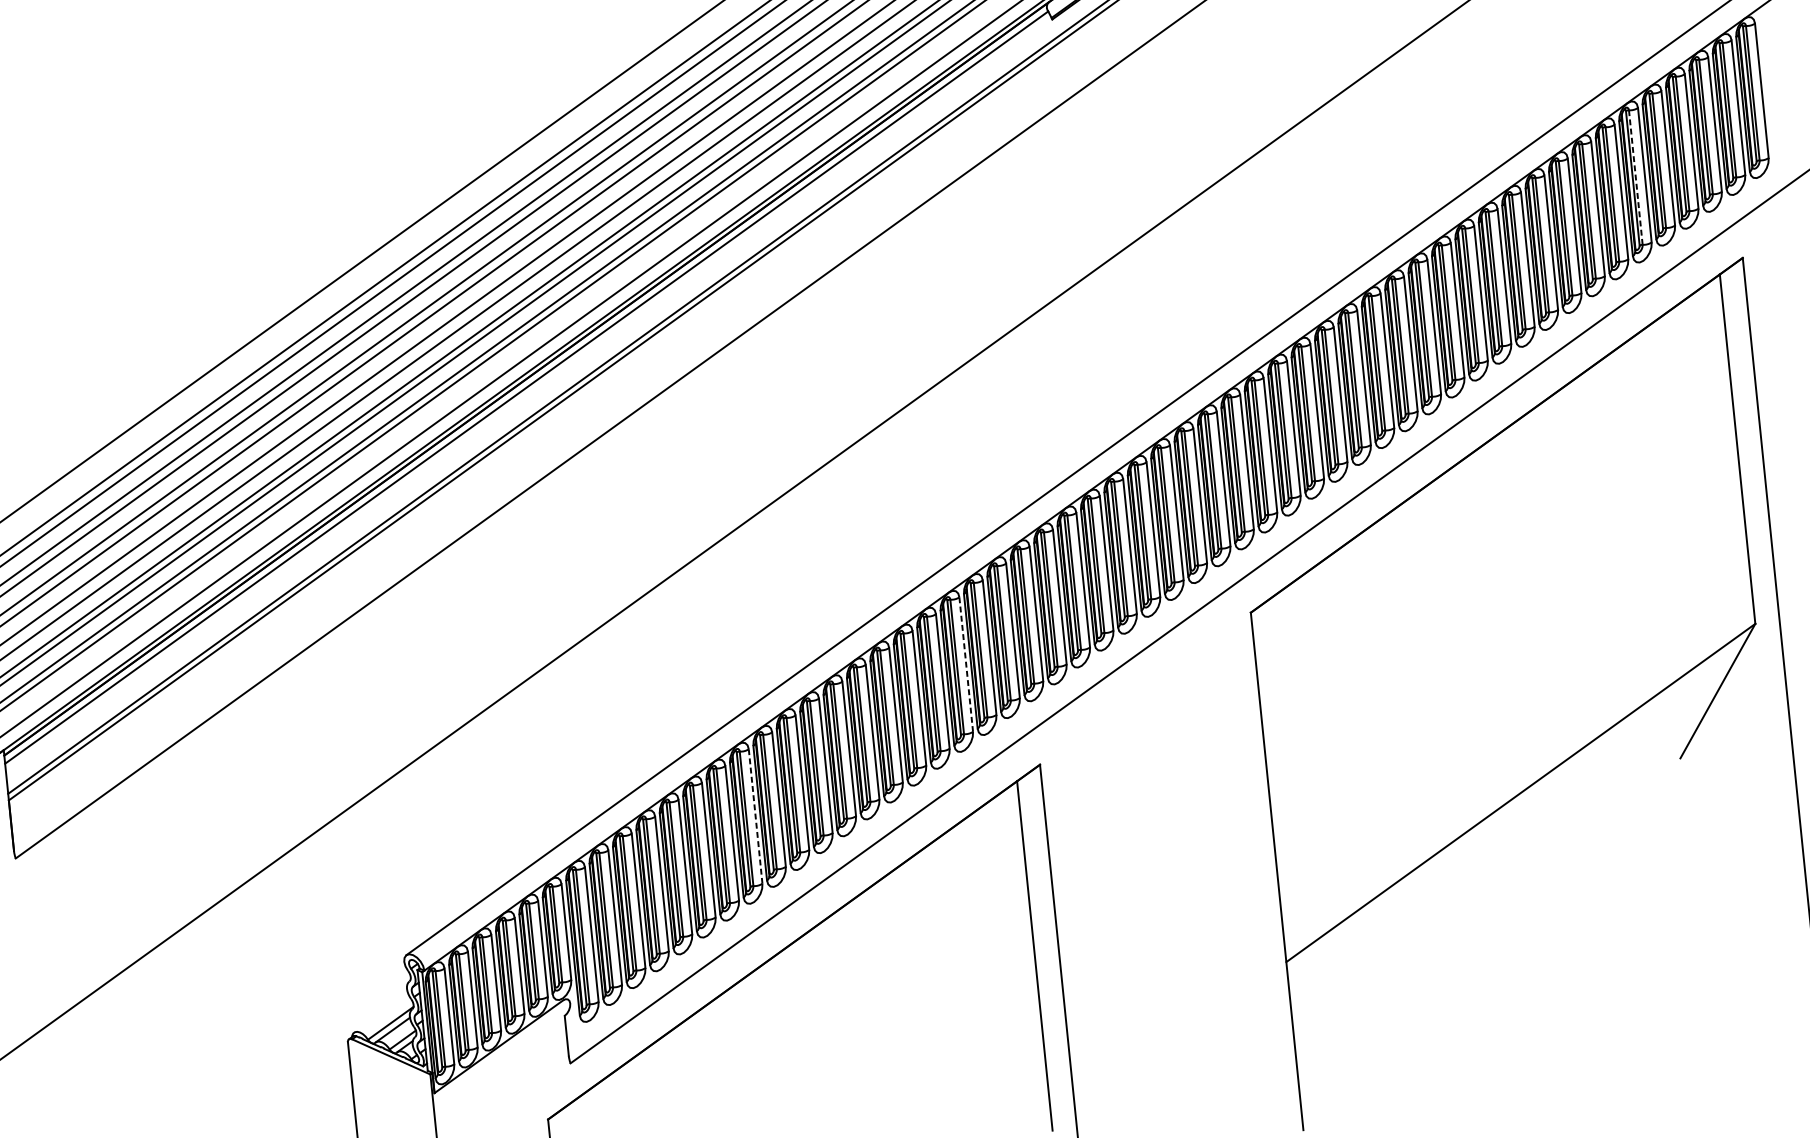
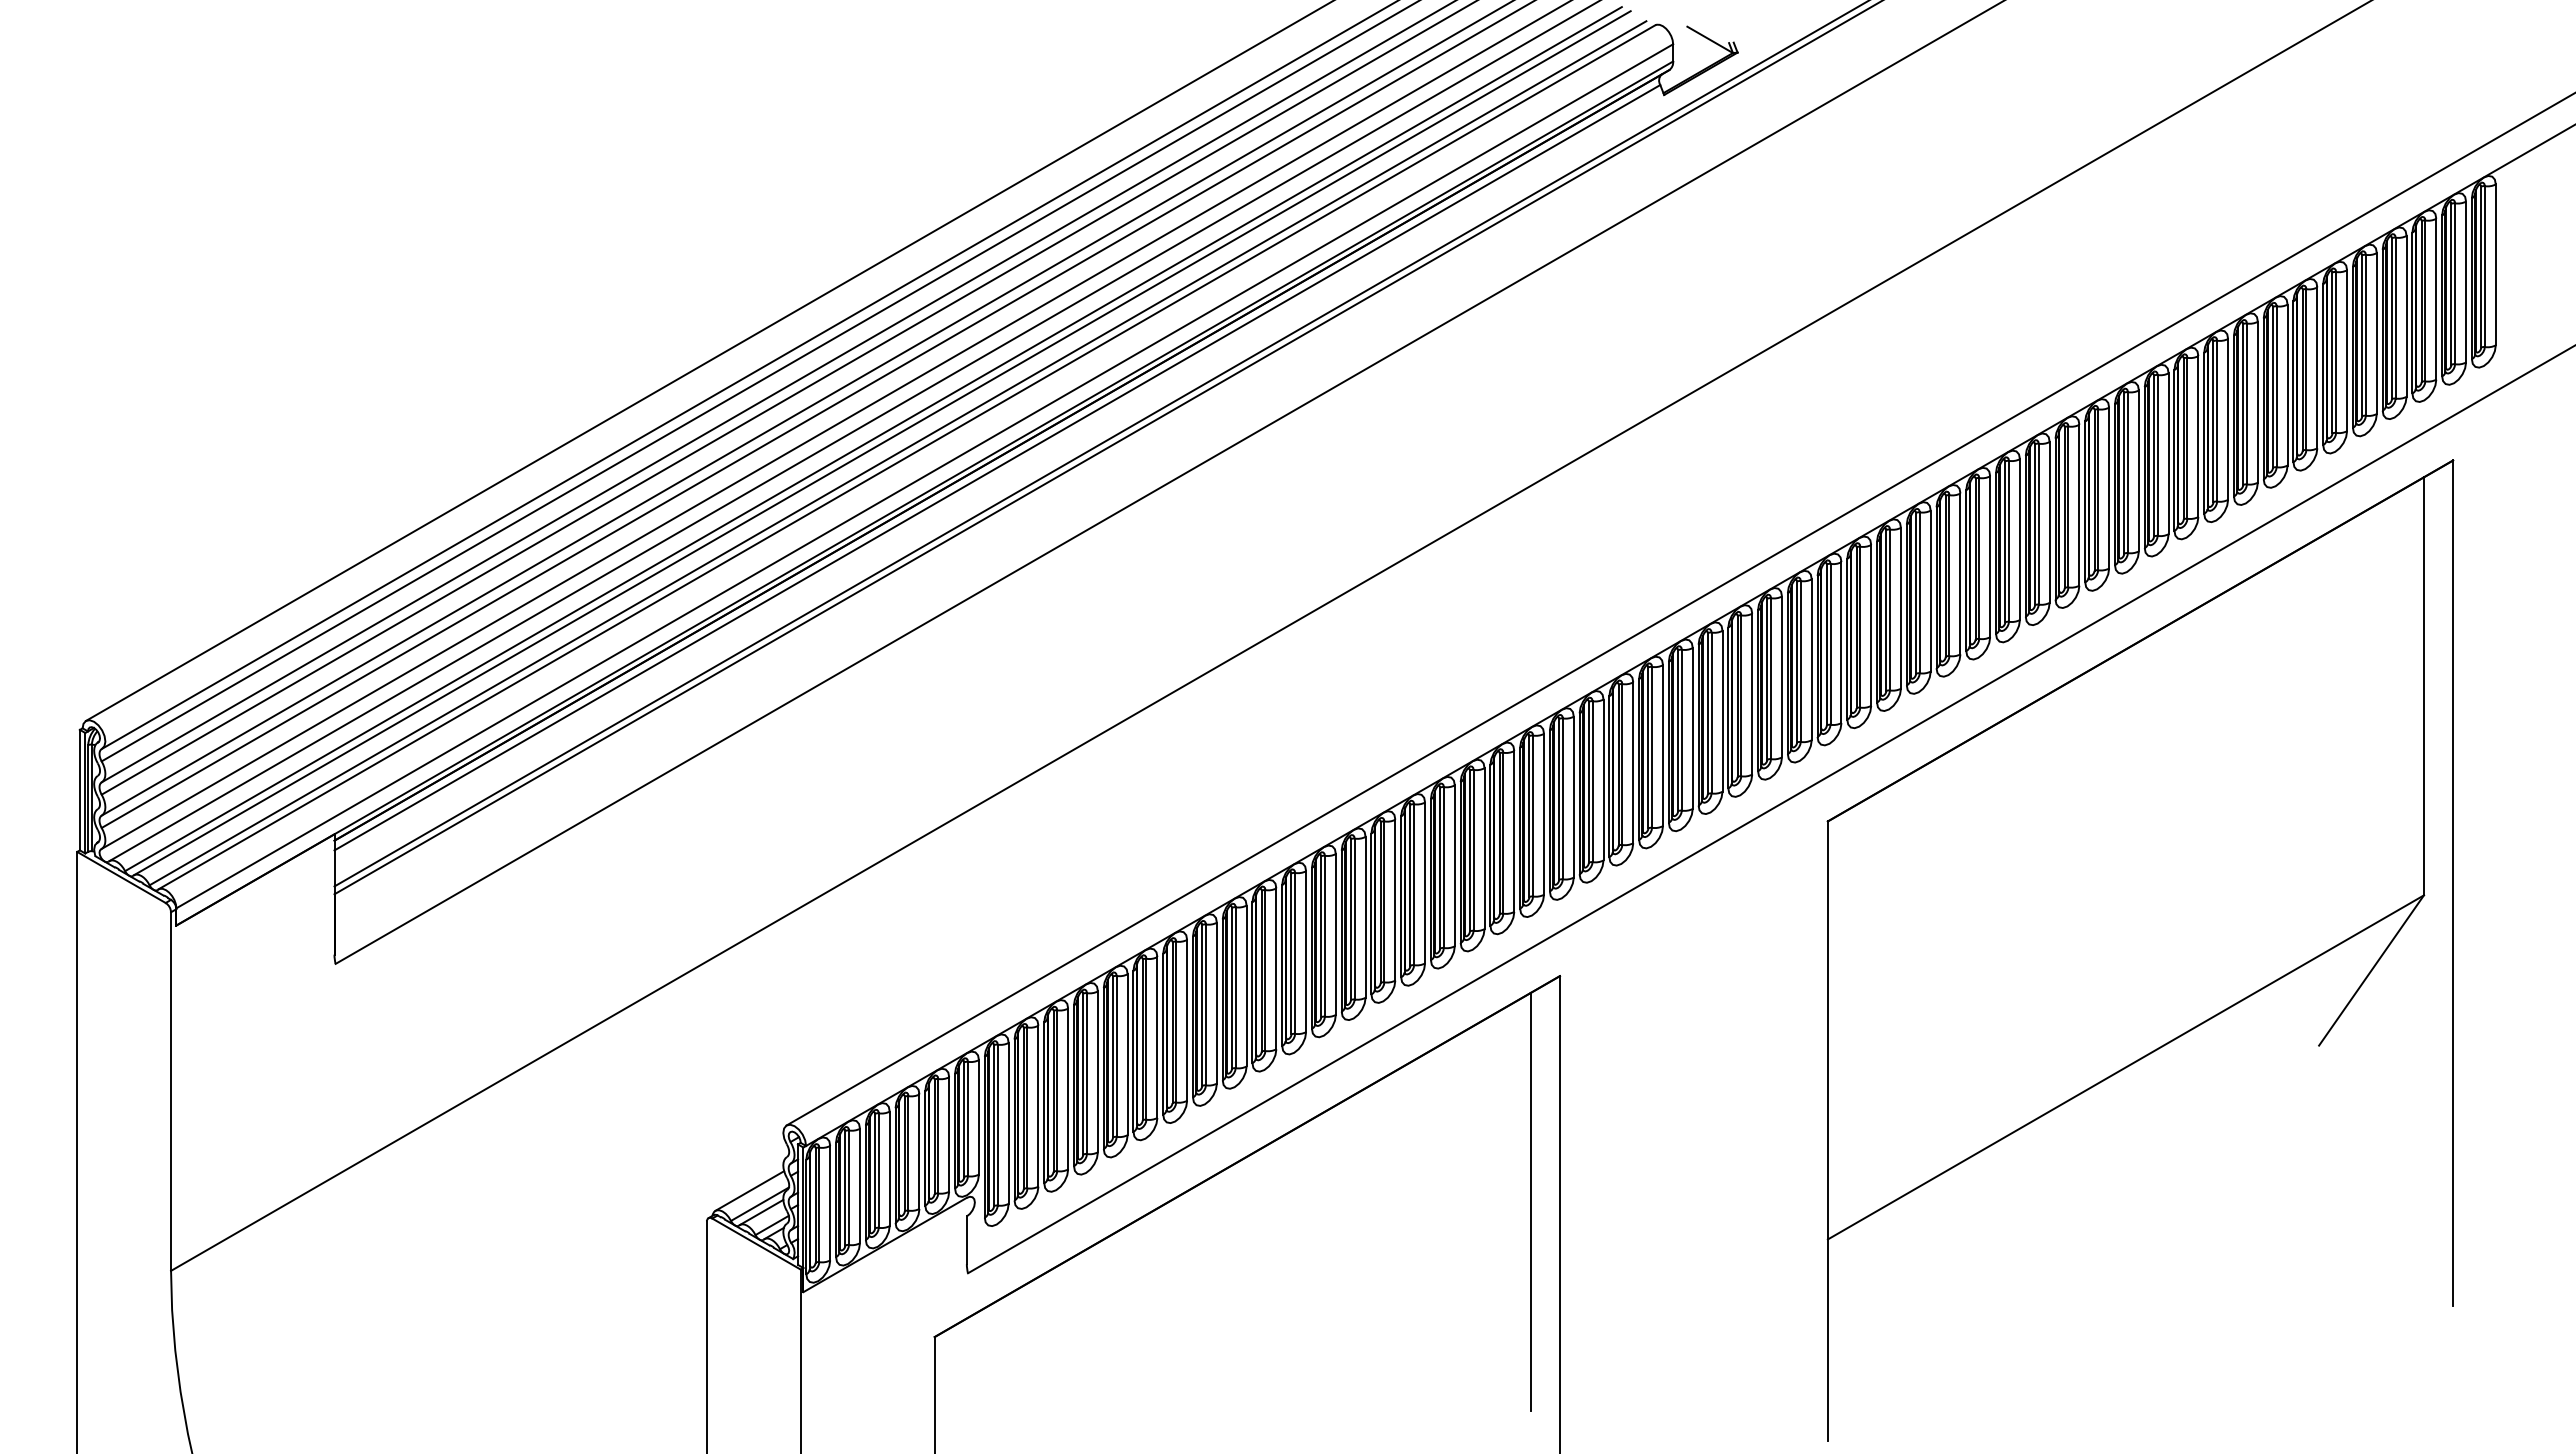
line: (1636, 176) -> (2336, 351), dashed -> solid
line: (966, 665) -> (1484, 849), dashed -> solid
line: (755, 816) -> (1216, 1003), dashed -> solid
line: (380, 1012) -> (749, 1190), added

